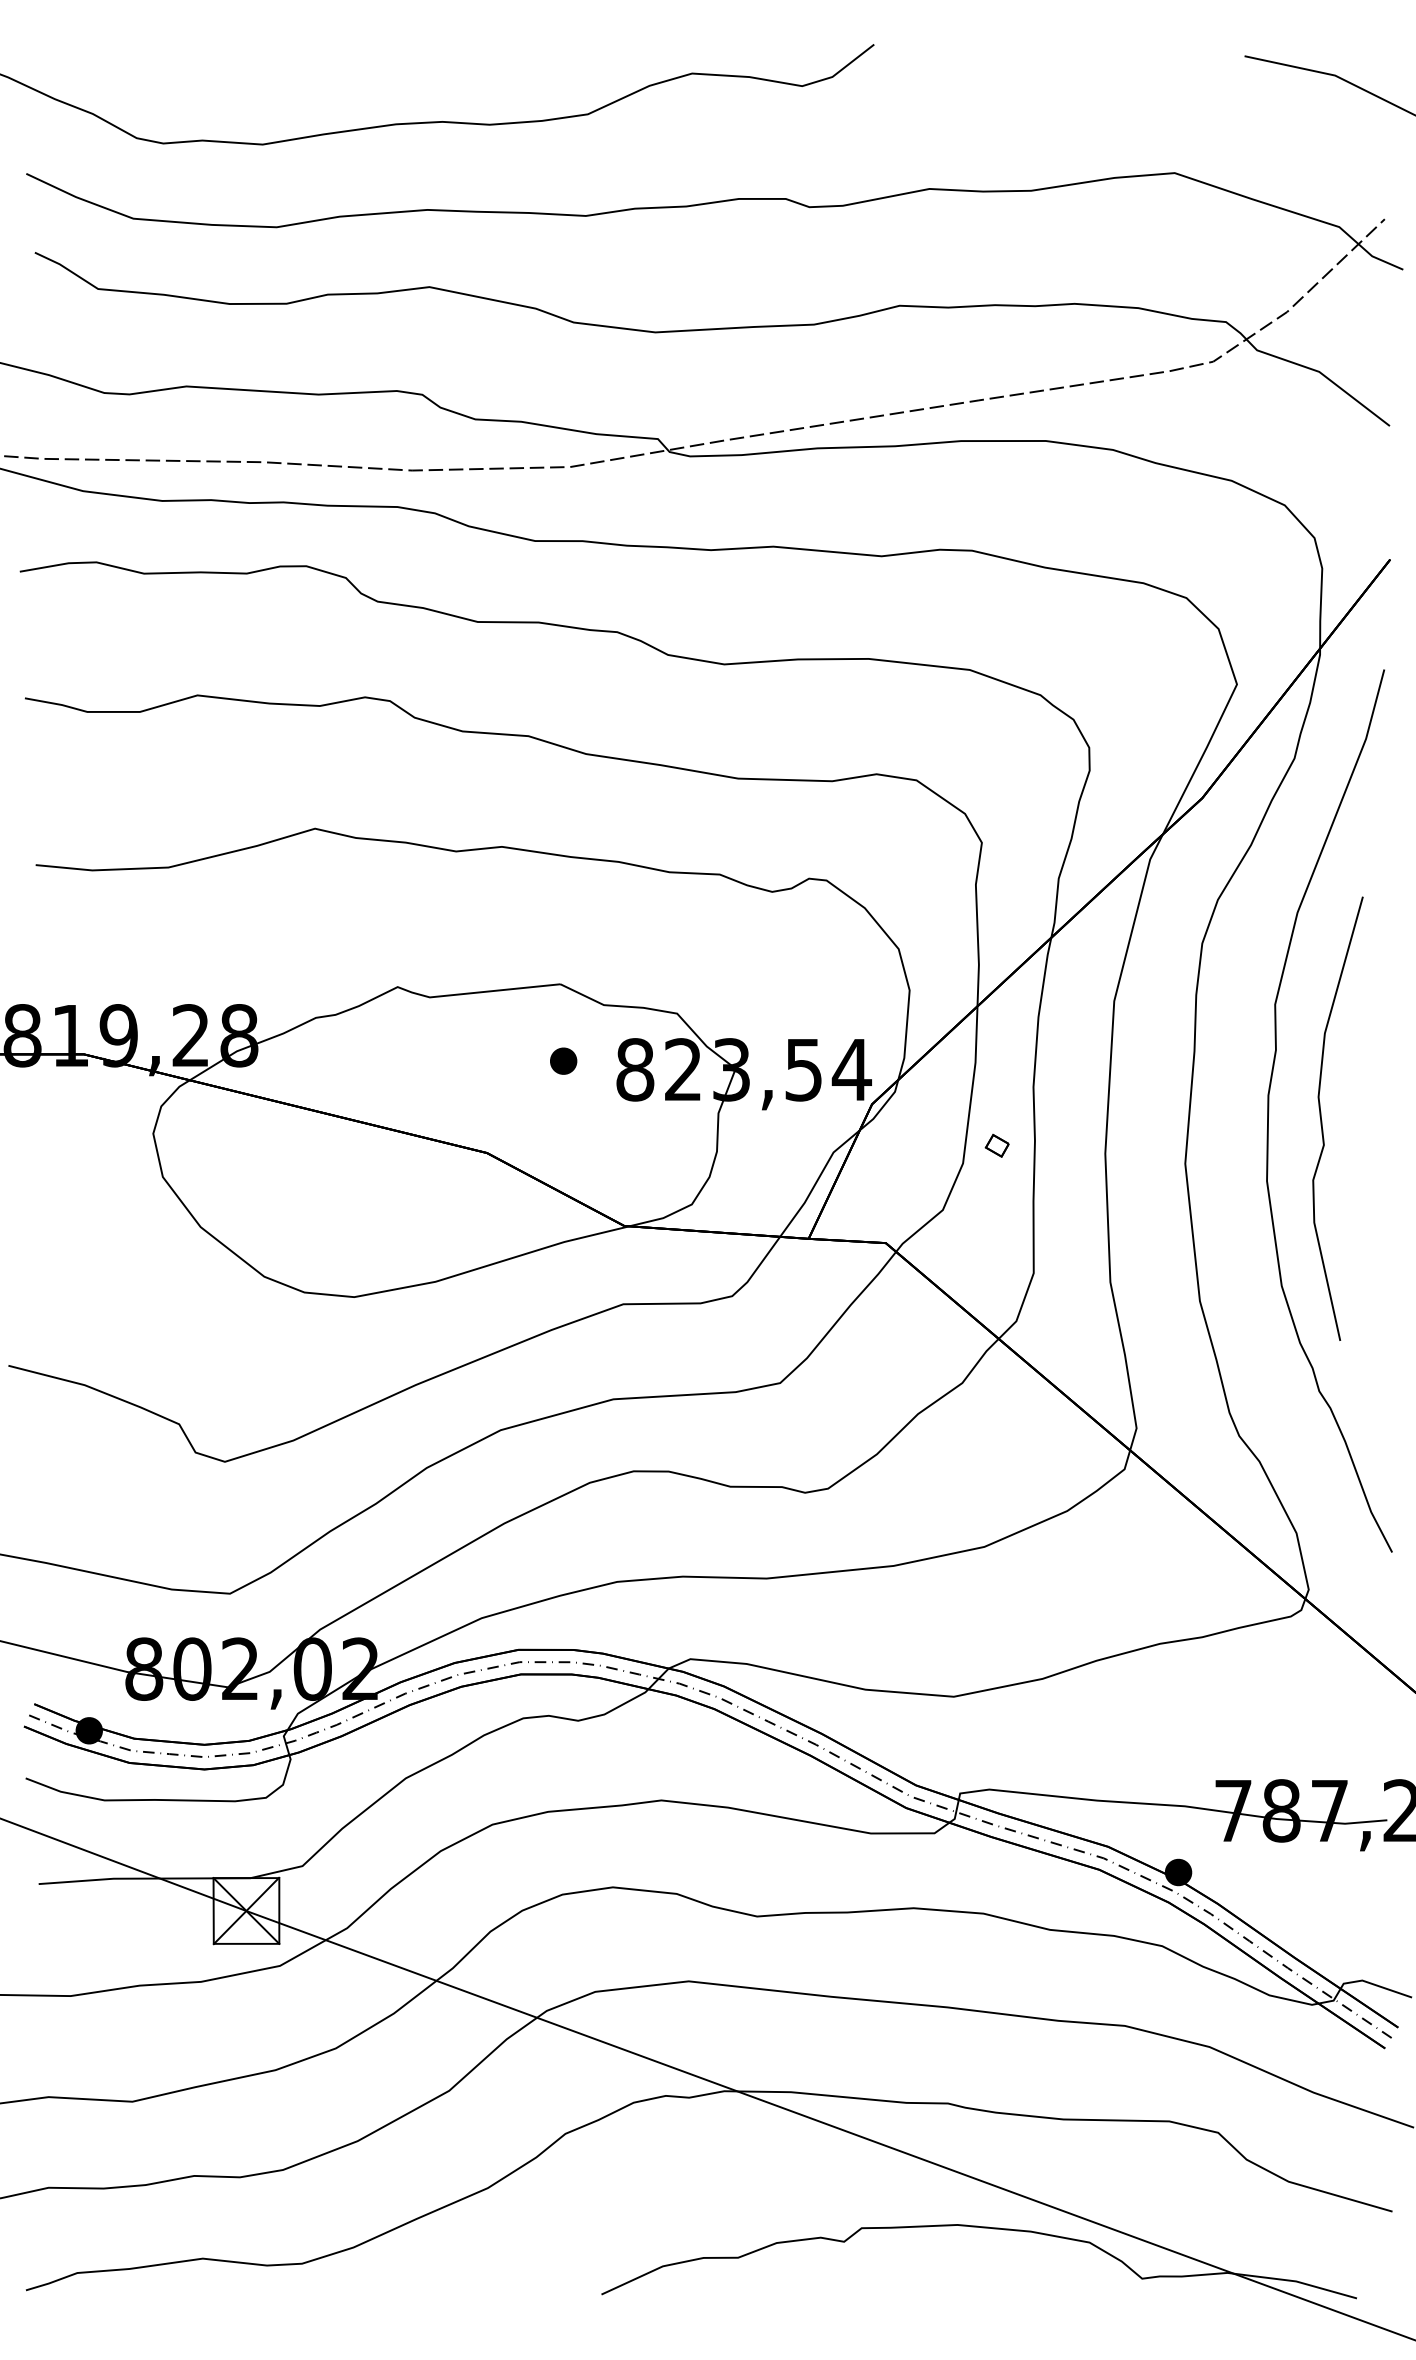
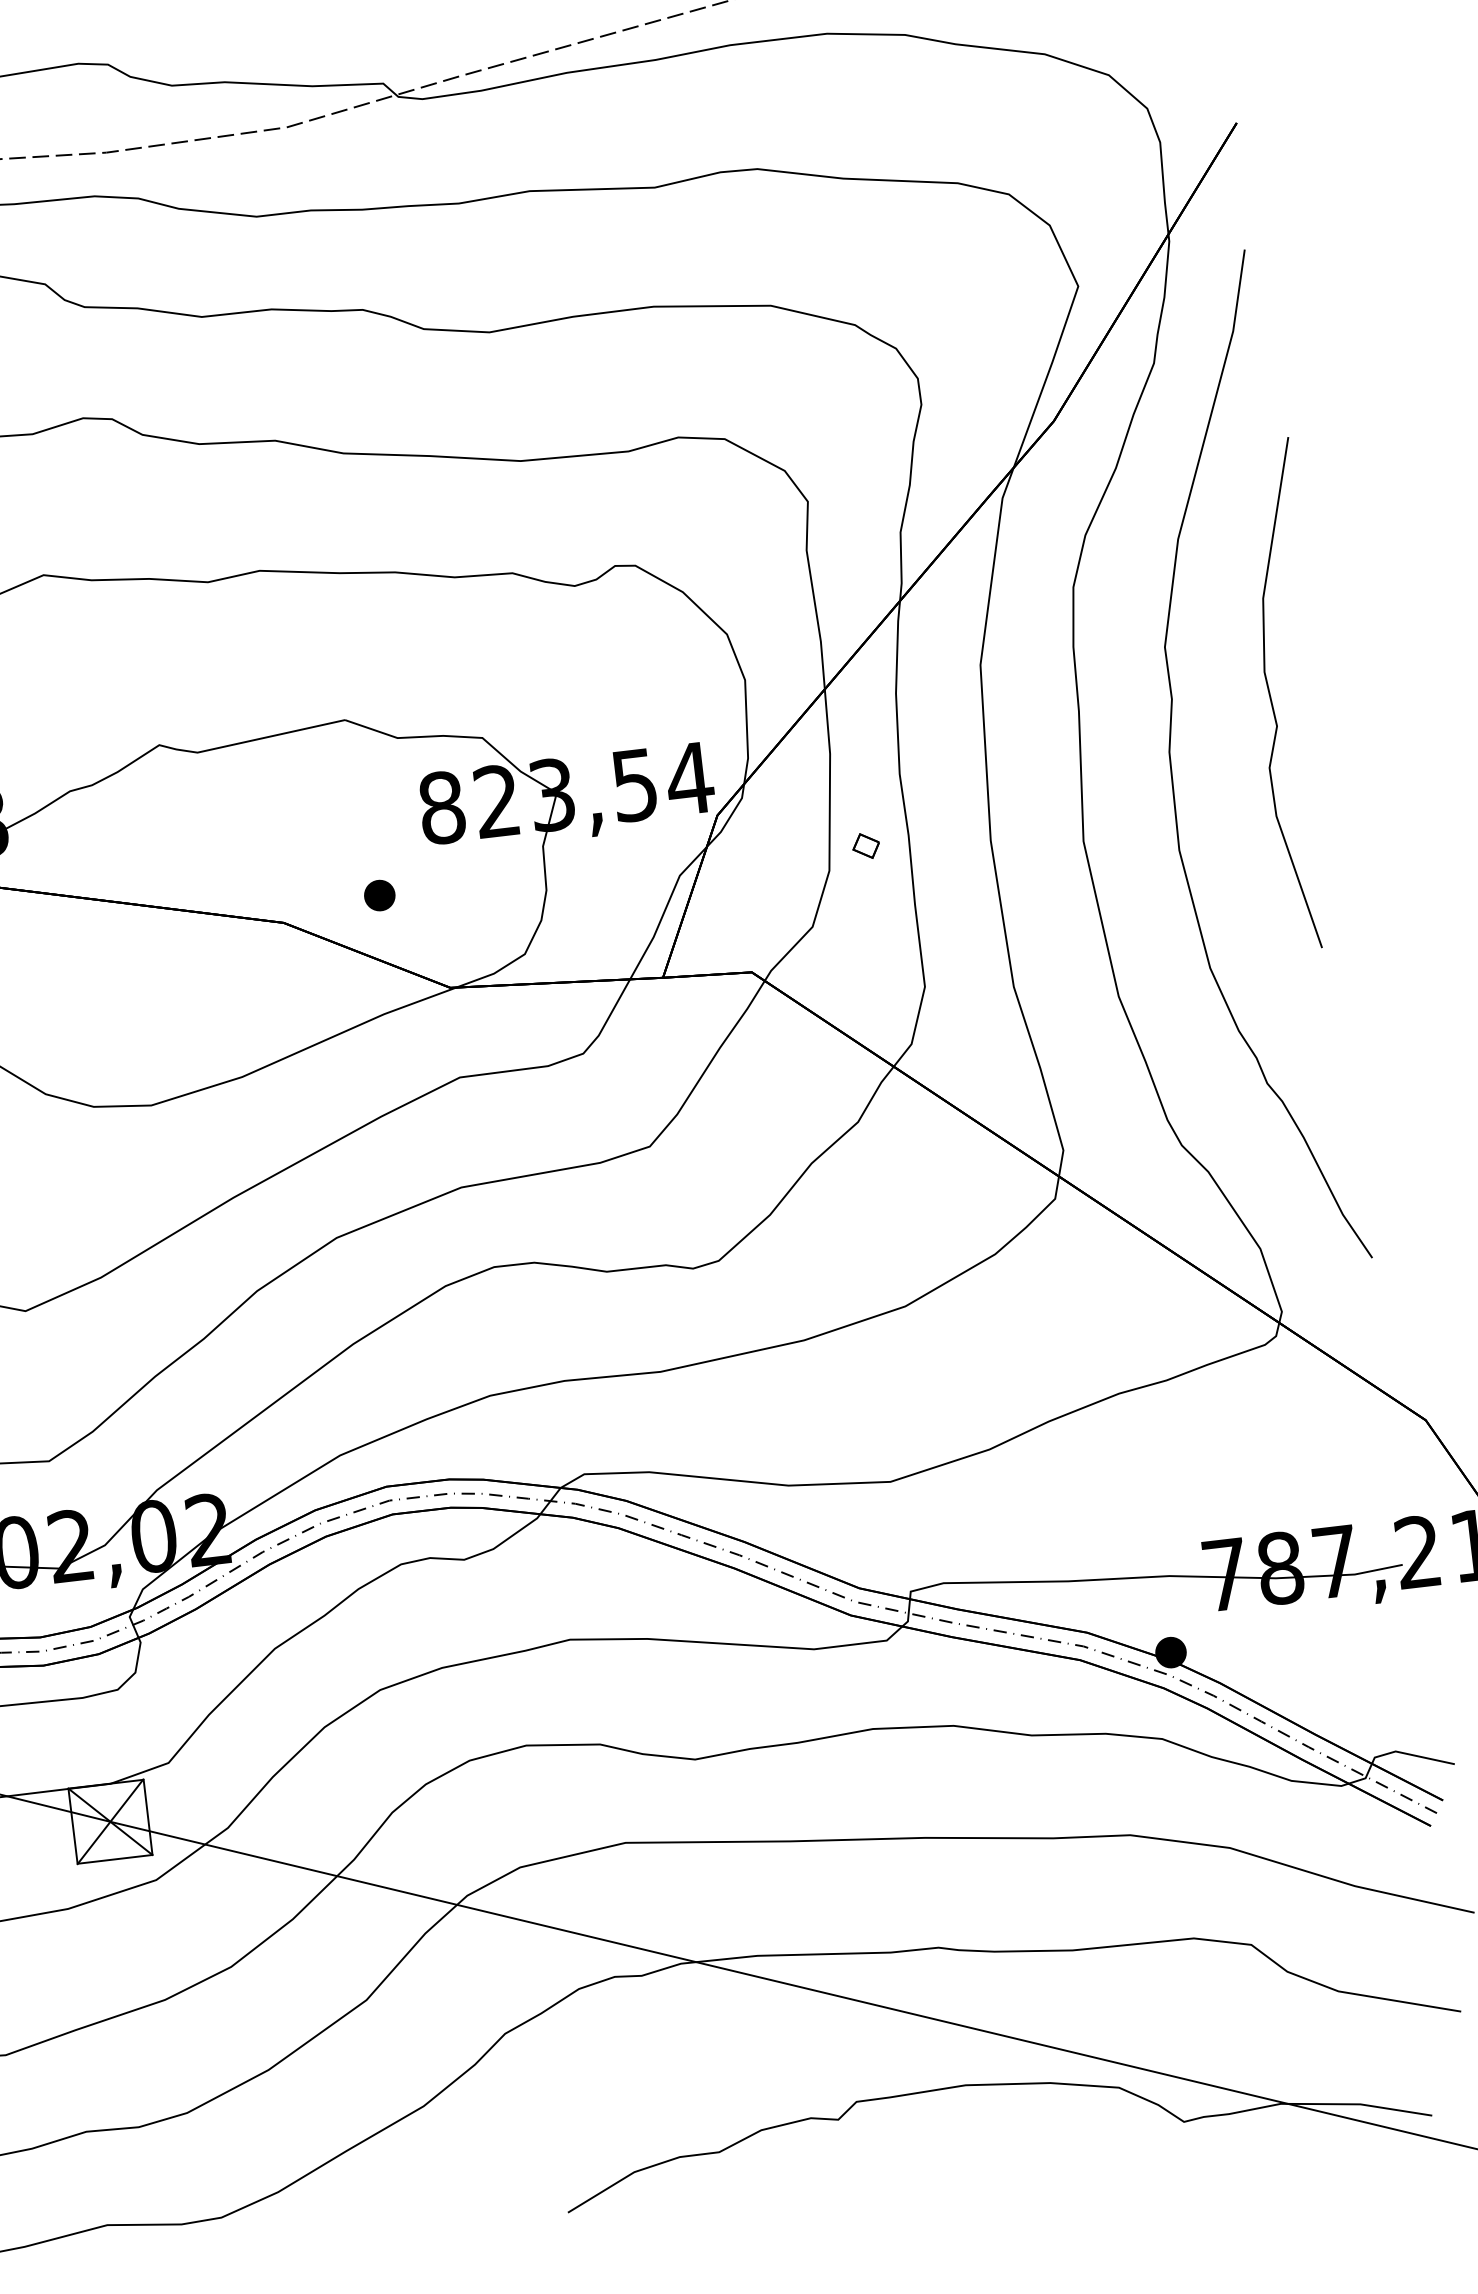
part: (563, 1060) -> (379, 894), moved
curve: (1322, 1120) -> (1272, 698), moved

